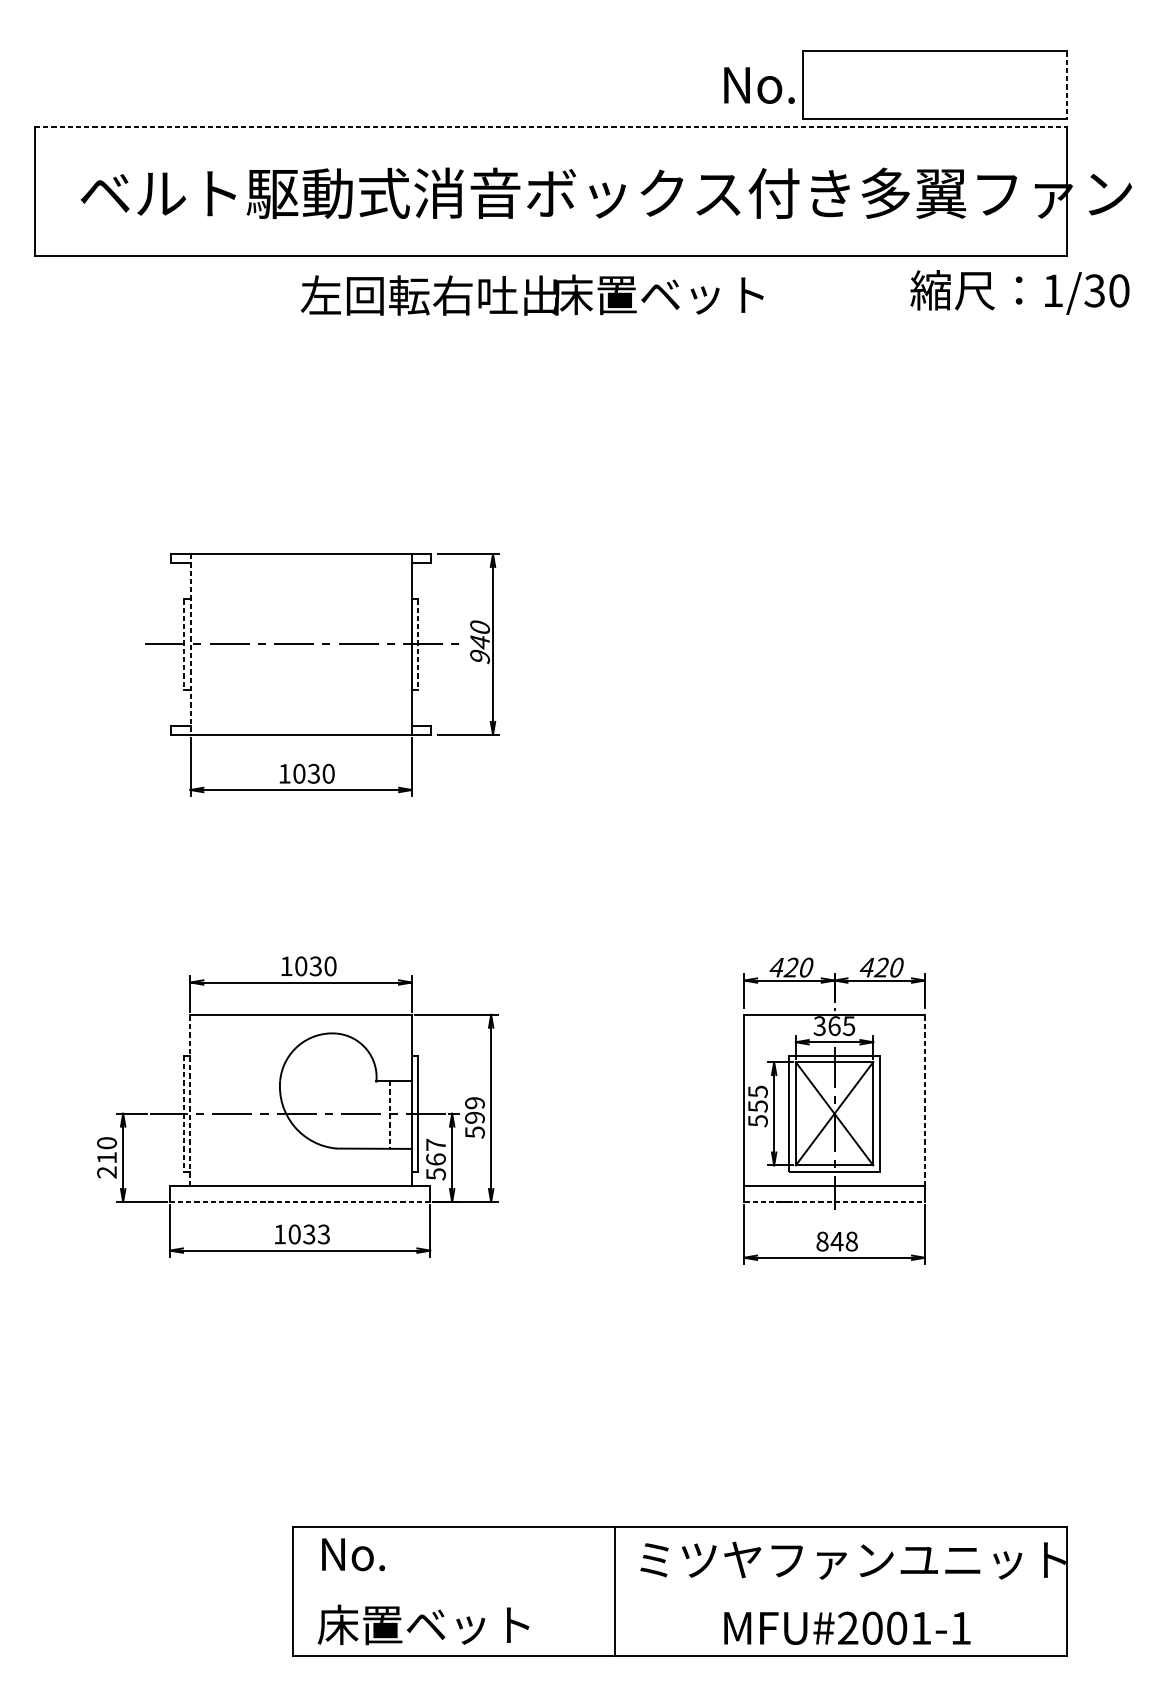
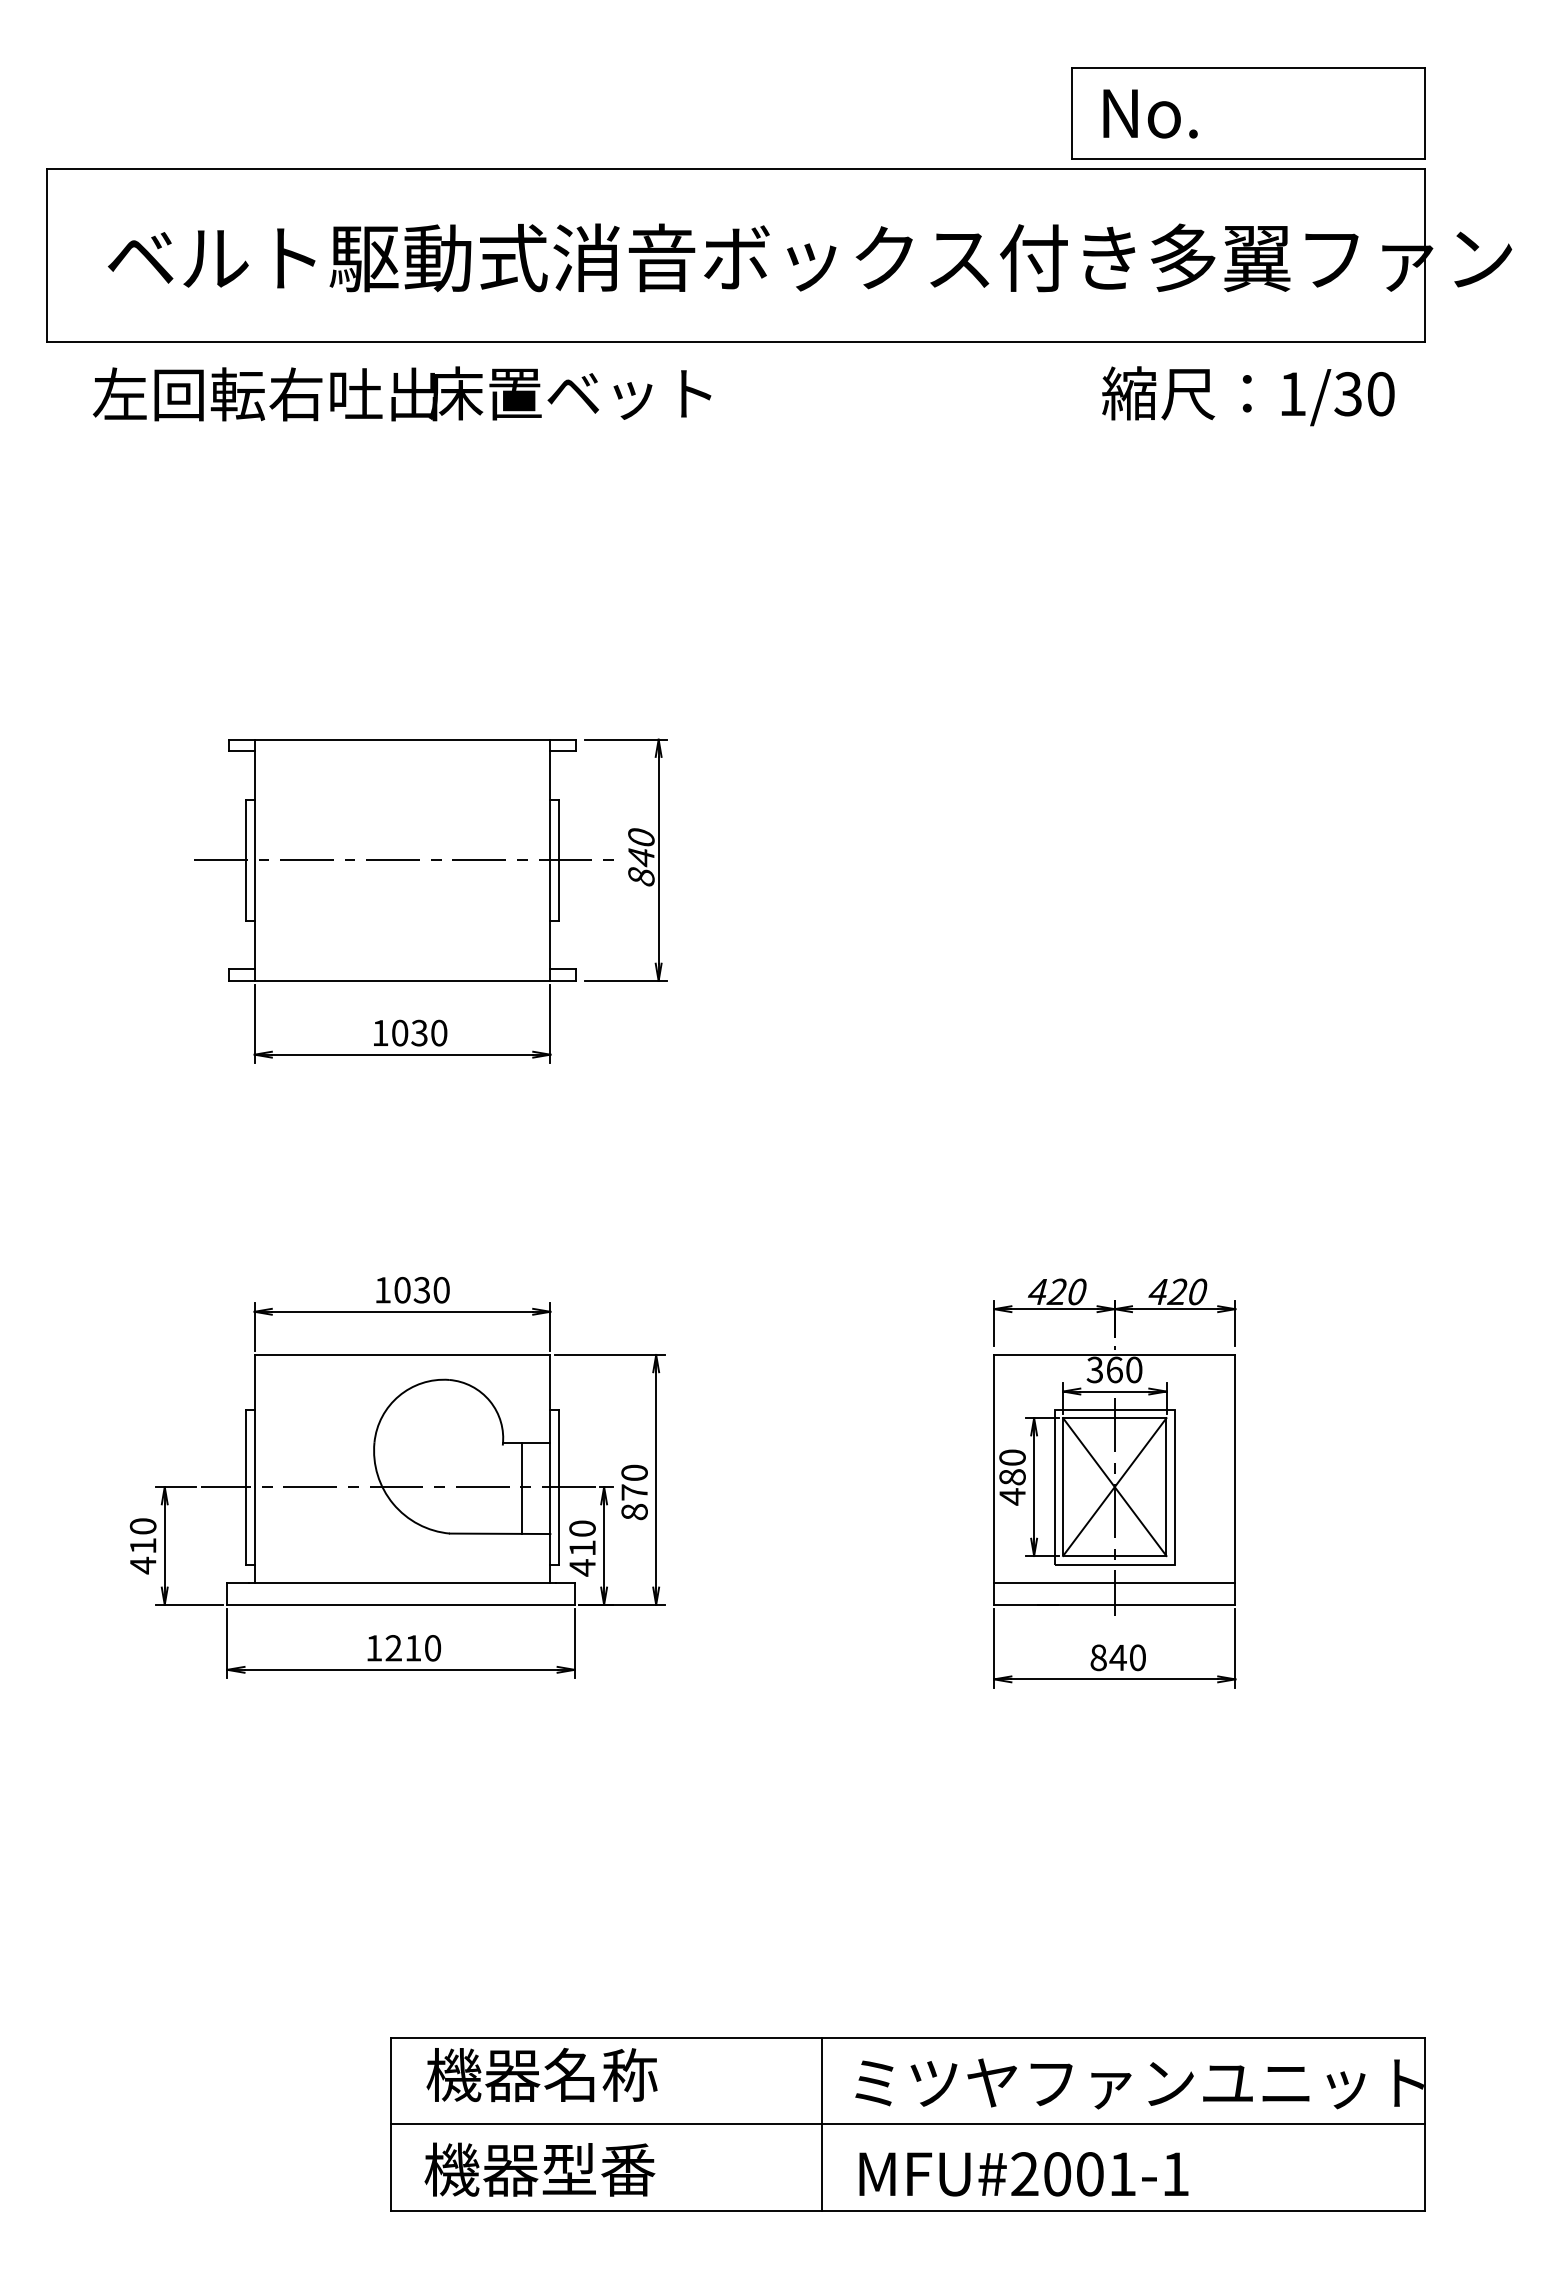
text: (759, 85) -> (1150, 113), moved
line: (1067, 85) -> (1425, 114), dashed -> solid
line: (551, 127) -> (736, 169), dashed -> solid
text: (1020, 292) -> (1248, 396), moved
text: (531, 294) -> (401, 393), moved
line: (184, 644) -> (246, 860), dashed -> solid
line: (190, 644) -> (254, 860), dashed -> solid
line: (418, 644) -> (559, 860), dashed -> solid
text: (480, 656) -> (641, 876), 940 -> 840
text: (848, 1025) -> (1133, 1369), 365 -> 360
line: (190, 1099) -> (254, 1468), dashed -> solid
line: (924, 1099) -> (1235, 1468), dashed -> solid
text: (757, 1106) -> (1012, 1477), 555 -> 480
line: (184, 1114) -> (246, 1487), dashed -> solid
line: (390, 1115) -> (521, 1489), dashed -> solid
text: (474, 1117) -> (634, 1492), 599 -> 870
text: (435, 1159) -> (582, 1548), 567 -> 410
text: (106, 1172) -> (142, 1565), 210 -> 410
line: (300, 1201) -> (401, 1604), dashed -> solid
line: (834, 1201) -> (1114, 1604), dashed -> solid
text: (309, 1234) -> (413, 1648), 1033 -> 1210
text: (851, 1241) -> (1137, 1657), 848 -> 840
text: (405, 1553) -> (541, 2074), No. -> 機器名称
line: (680, 1591) -> (908, 2124), added
text: (423, 1624) -> (565, 2169), 床置ベット -> 機器型番
text: (847, 1628) -> (1023, 2174), moved

